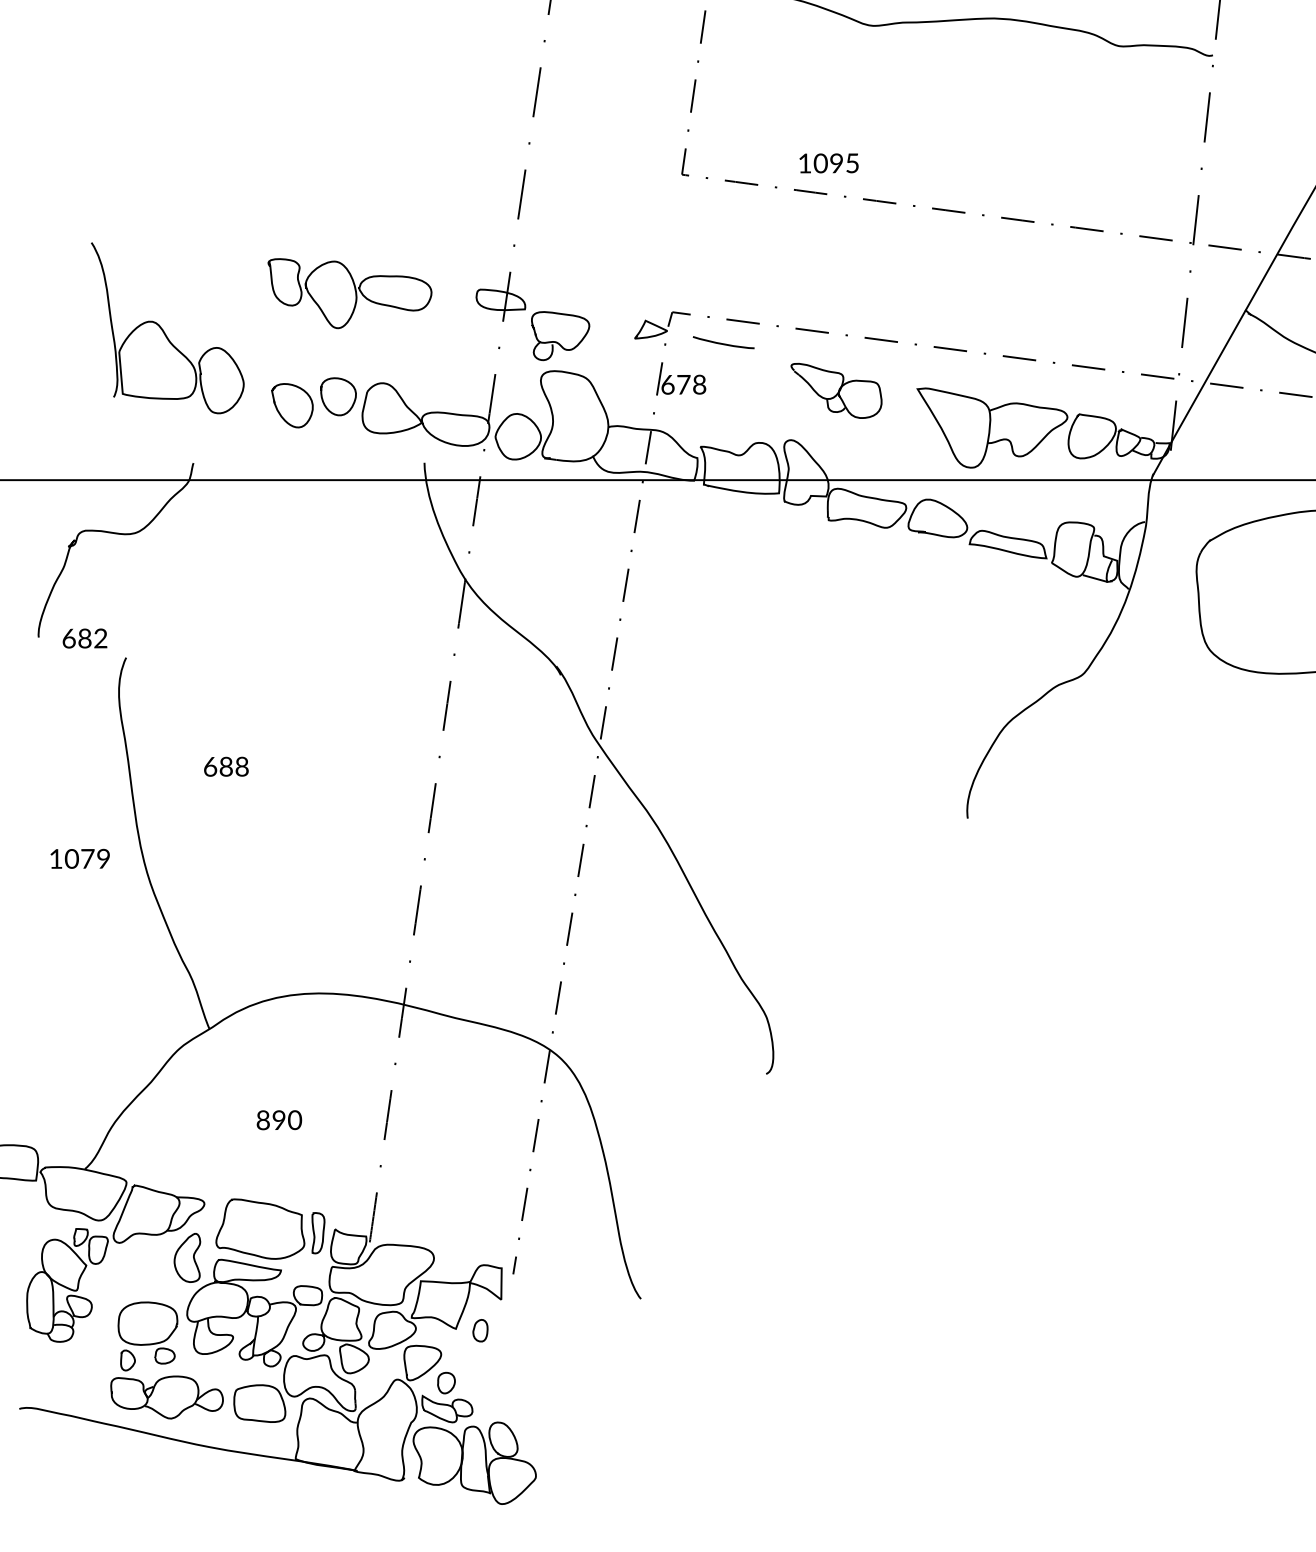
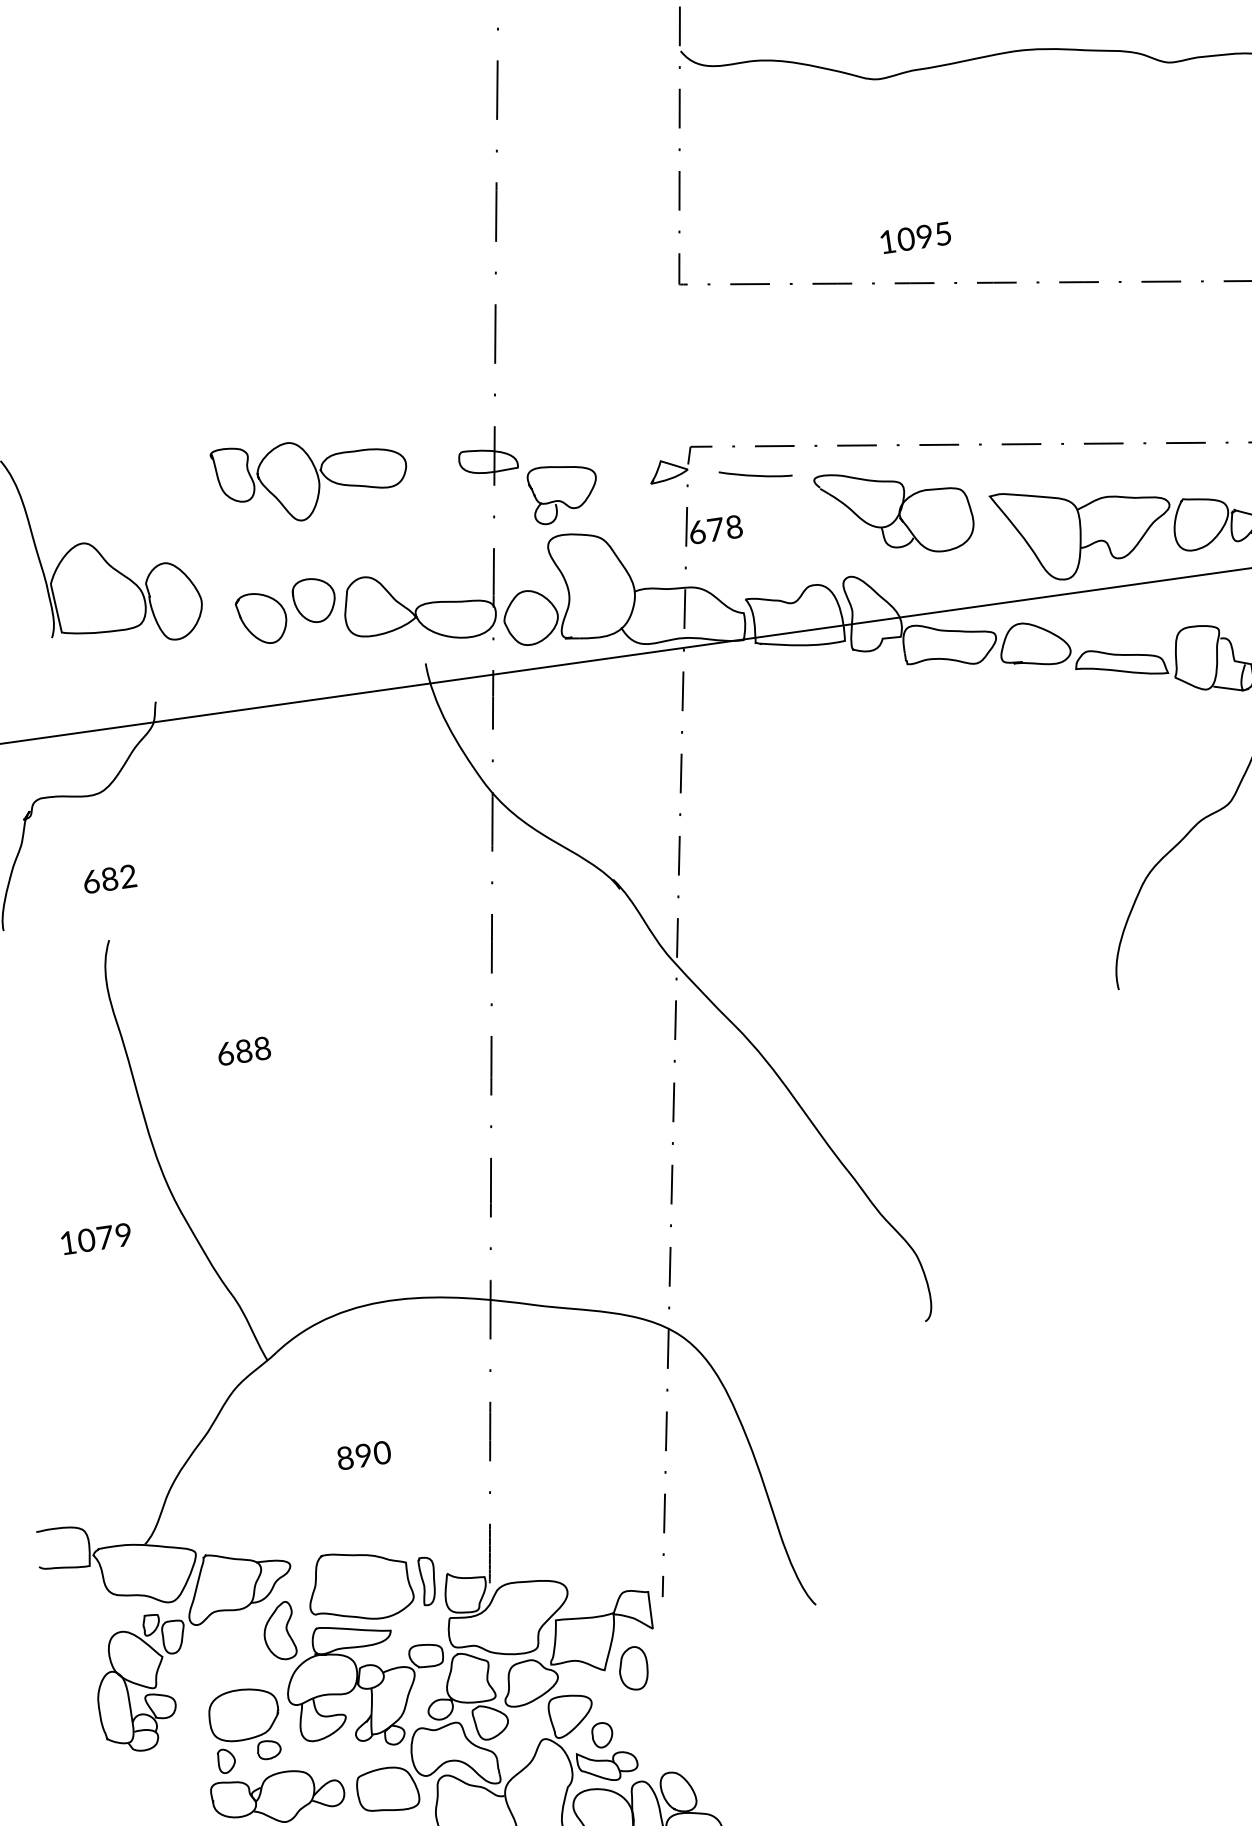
text: (828, 163) -> (915, 238), moved
part: (836, 390) -> (895, 511), size x1.43
text: (84, 638) -> (109, 879), moved
text: (79, 858) -> (95, 1238), moved
part: (480, 1330) -> (633, 1668), size x1.67

